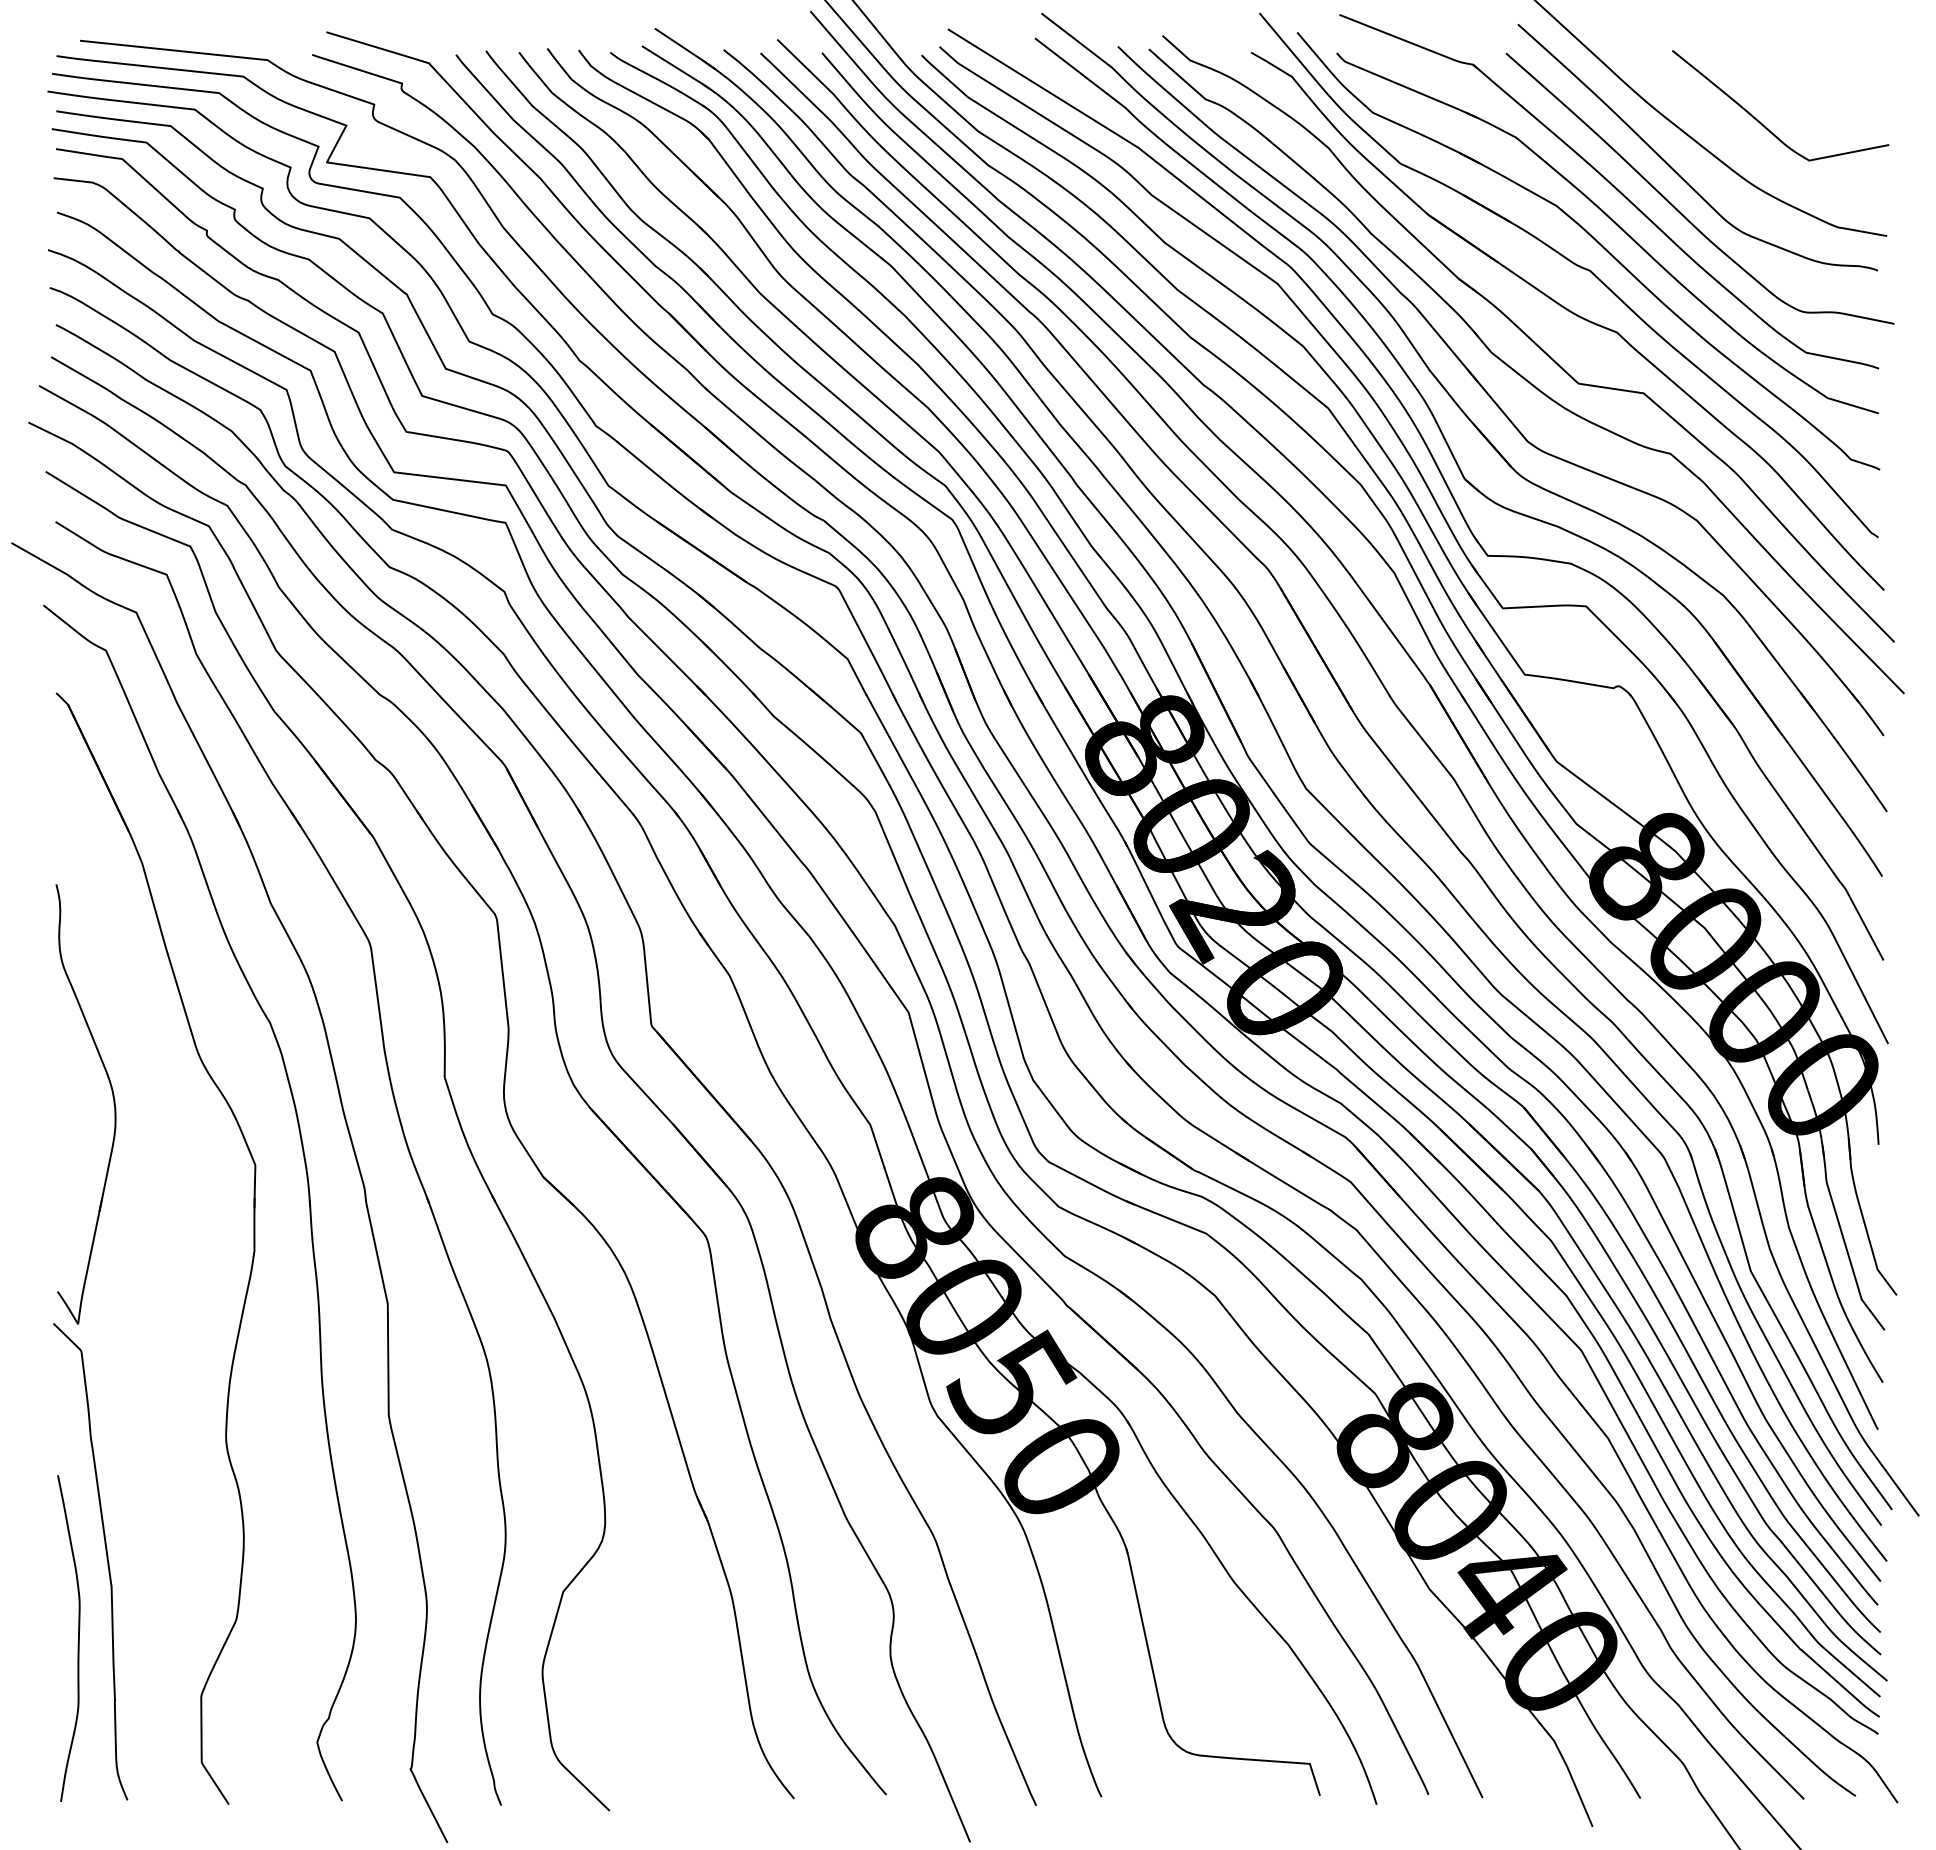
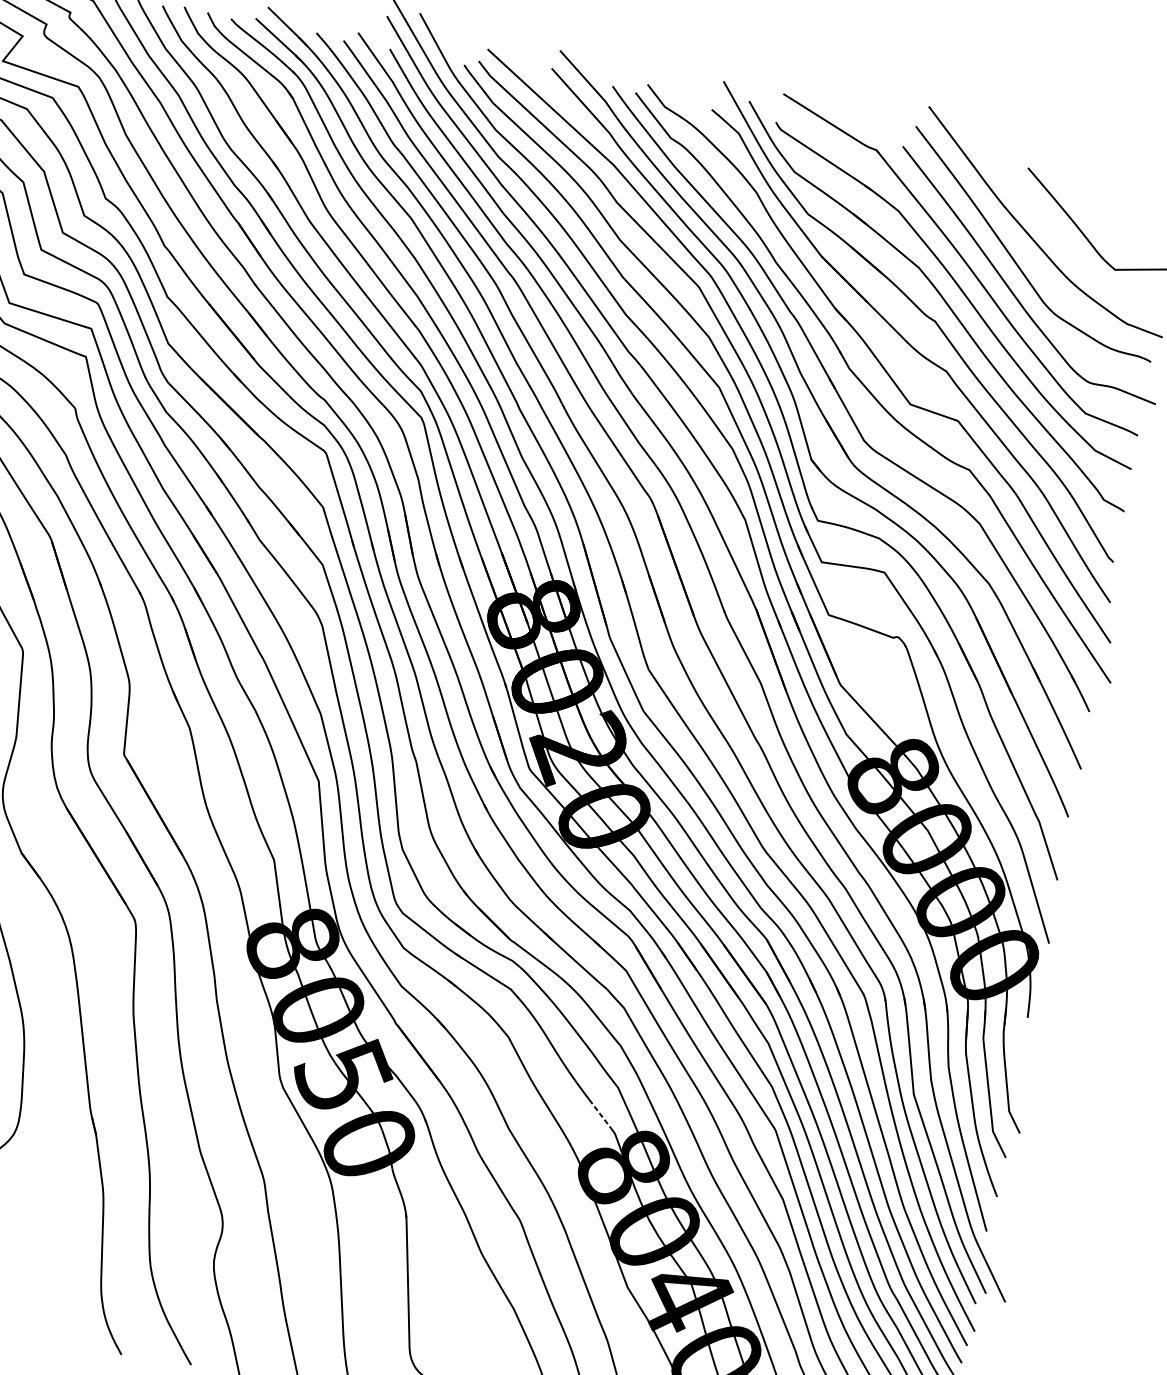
line: (1351, 1372) -> (599, 1114), solid -> dashed

